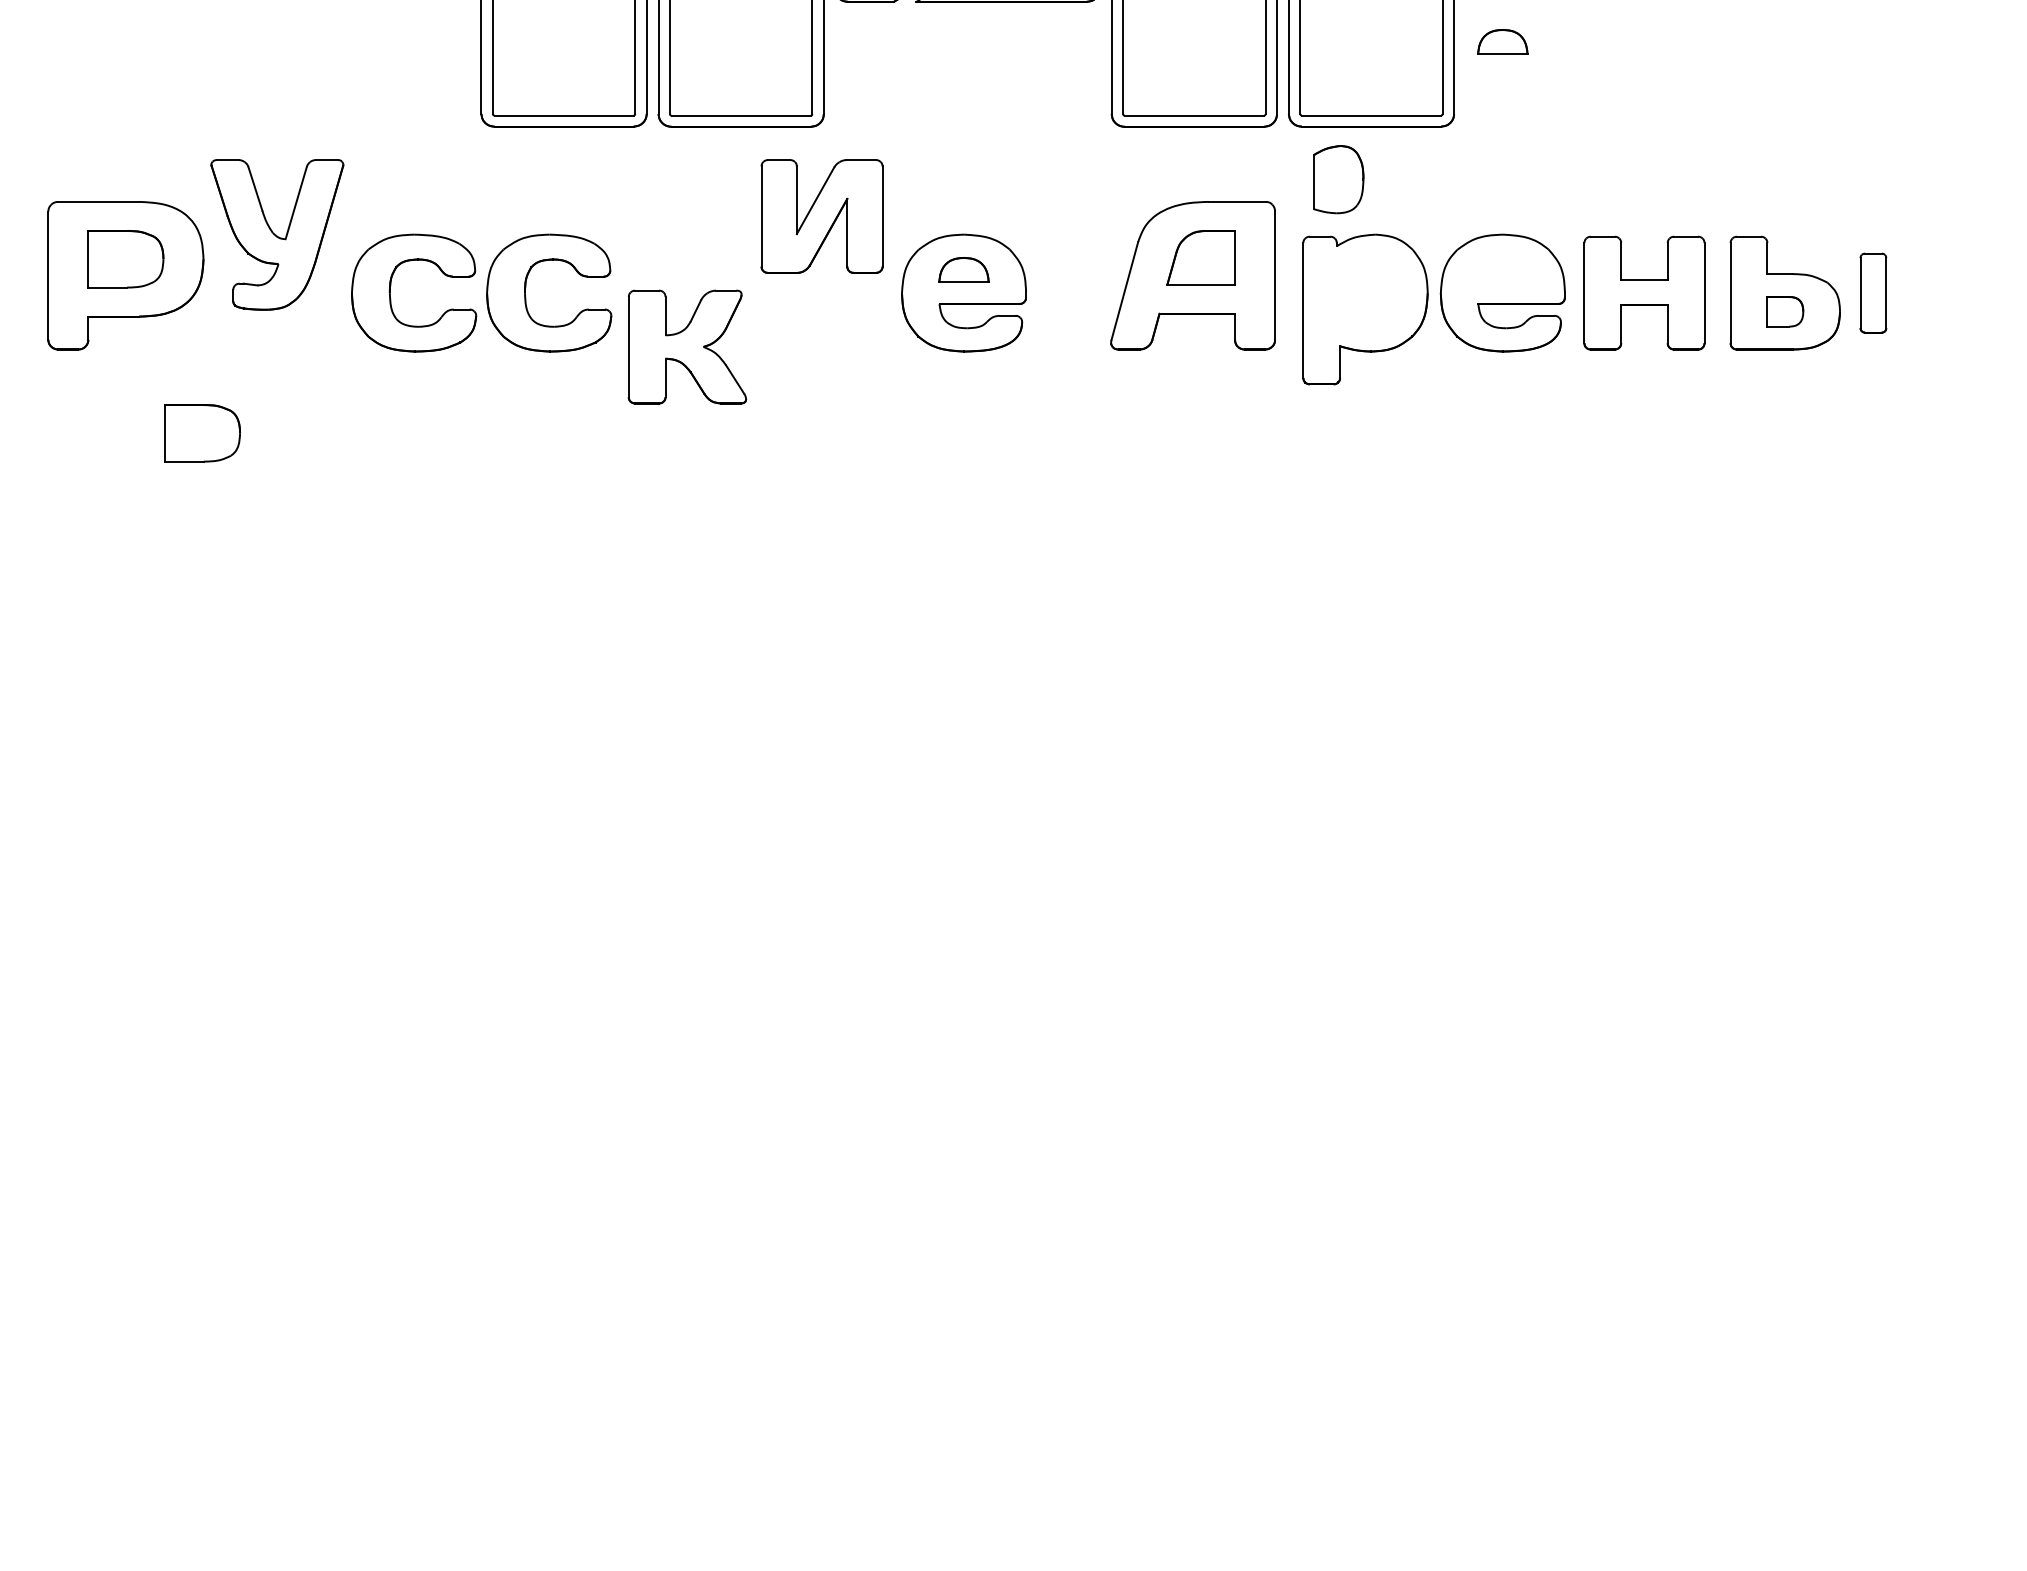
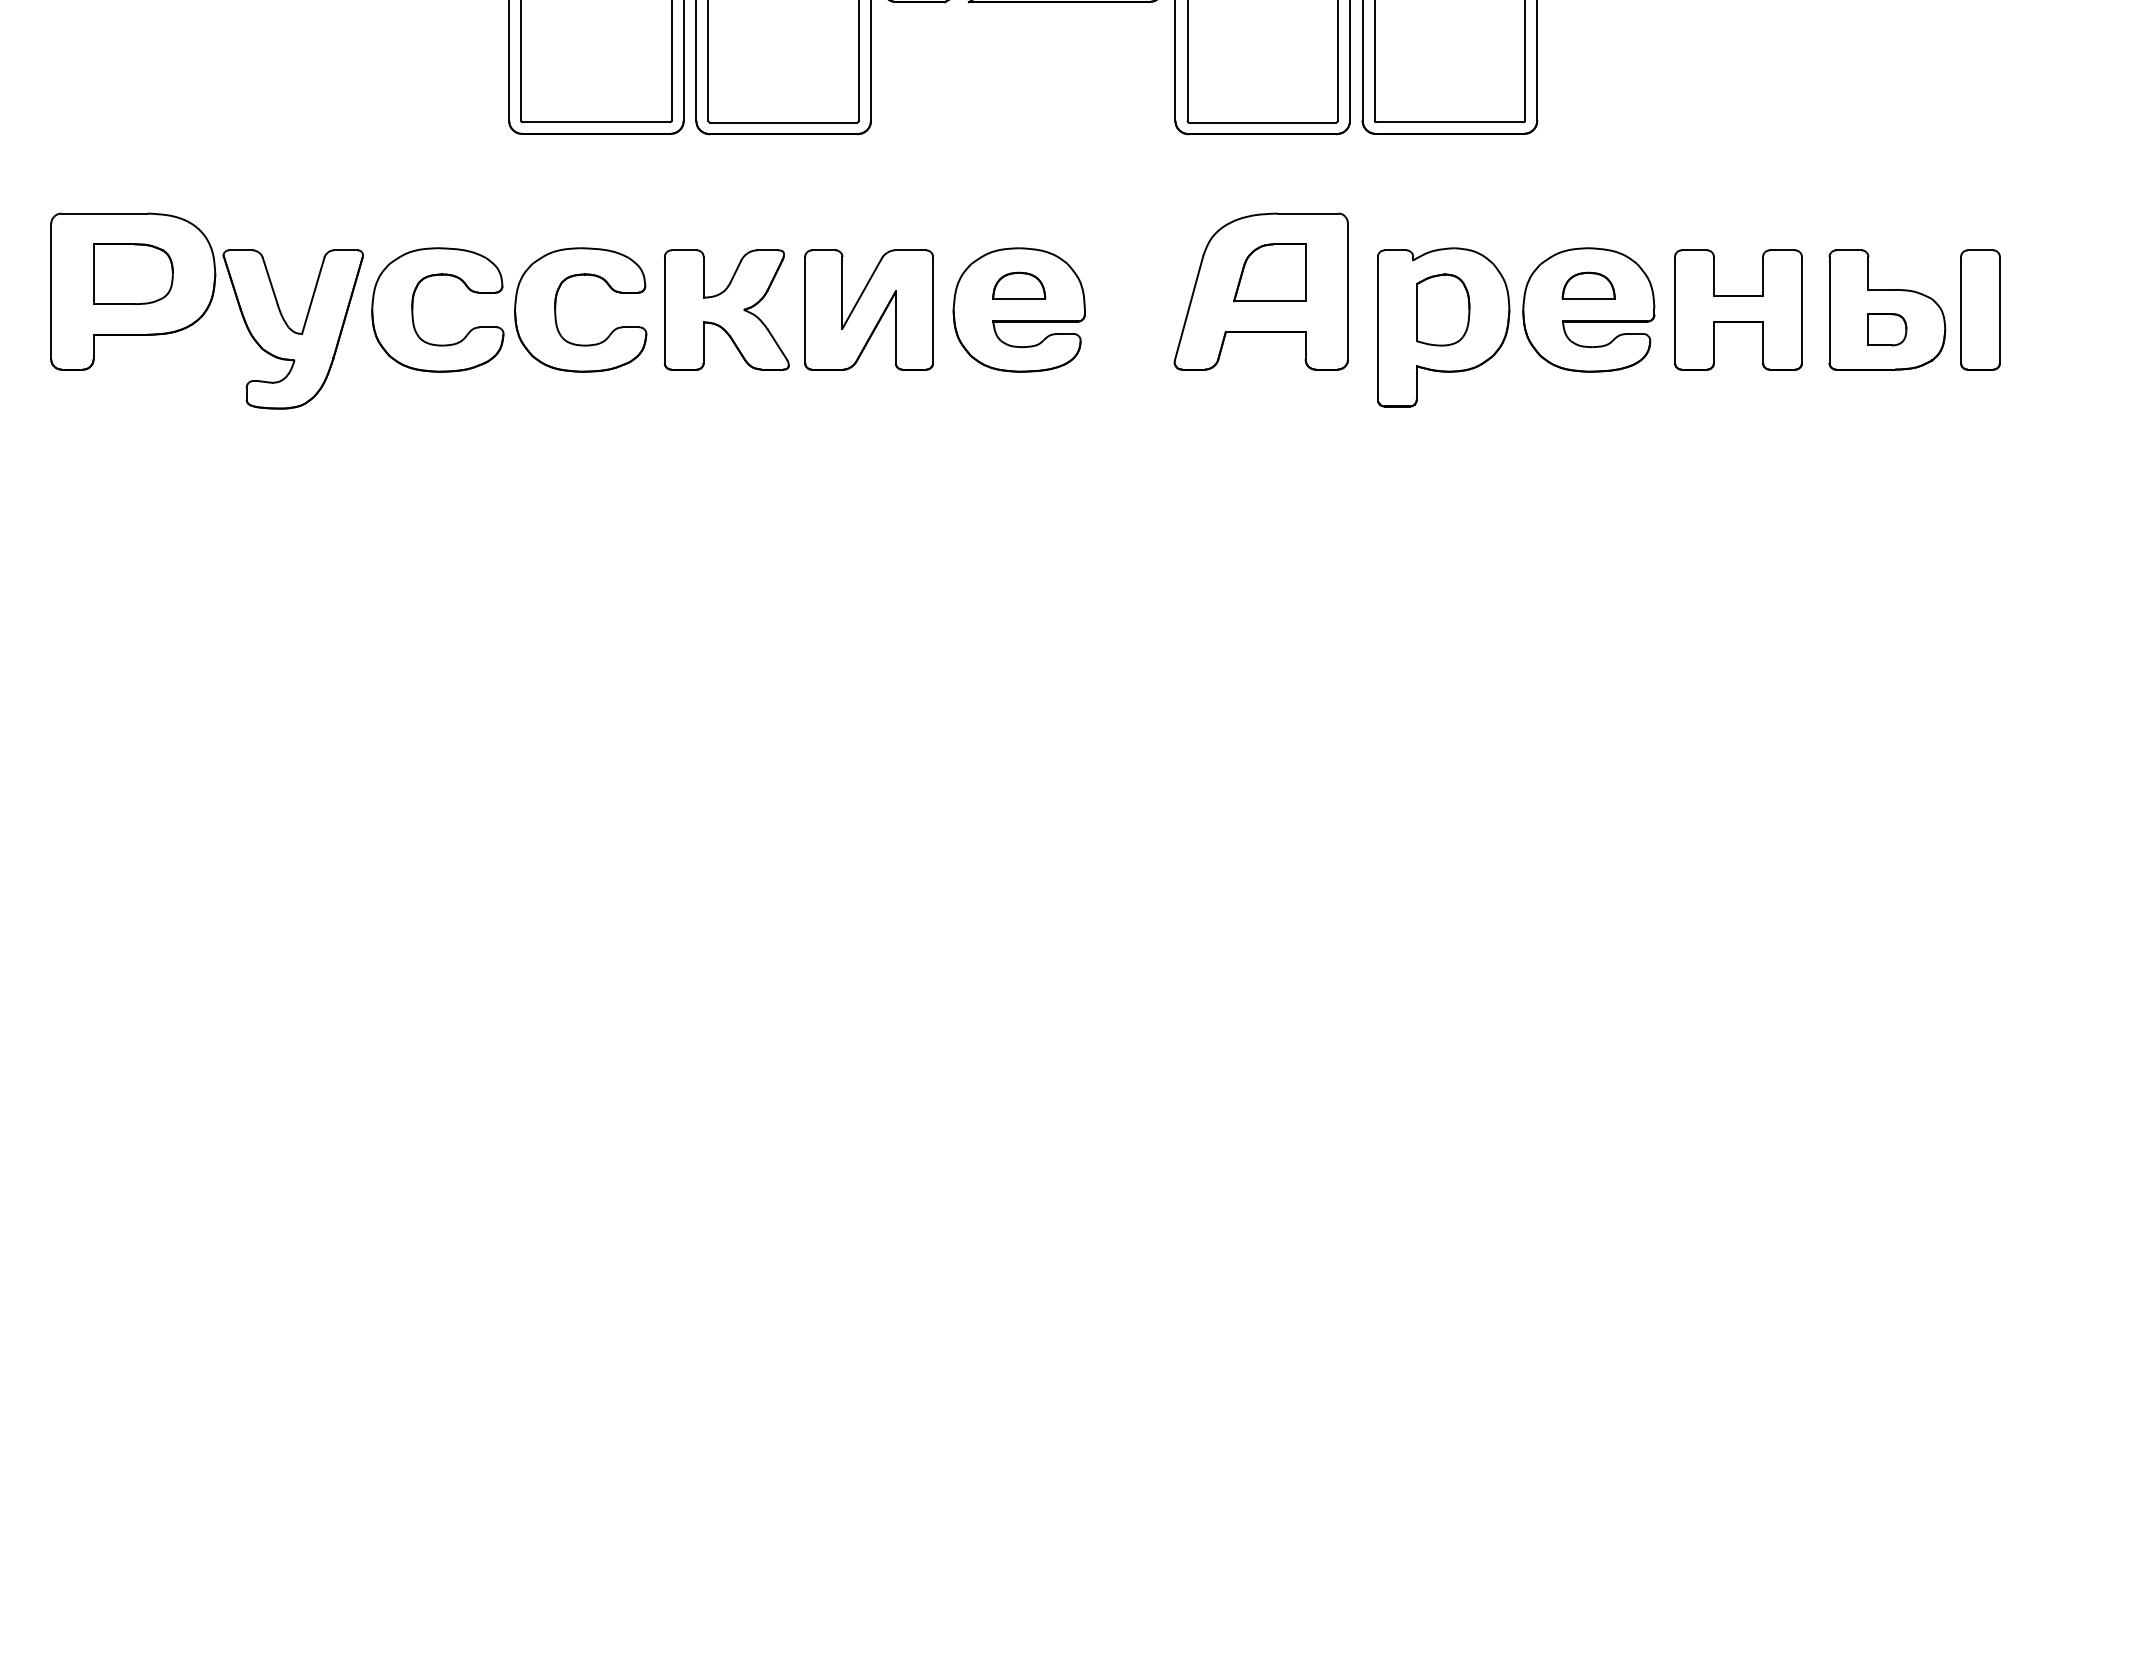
part: (1502, 41) -> (1588, 285), moved
part: (1338, 179) -> (1443, 309), moved
part: (821, 216) -> (868, 309), moved
part: (276, 234) -> (292, 329), moved
part: (1873, 292) -> (1980, 309), size x1.43
part: (687, 346) -> (726, 309), moved
part: (202, 432) -> (214, 457), removed

